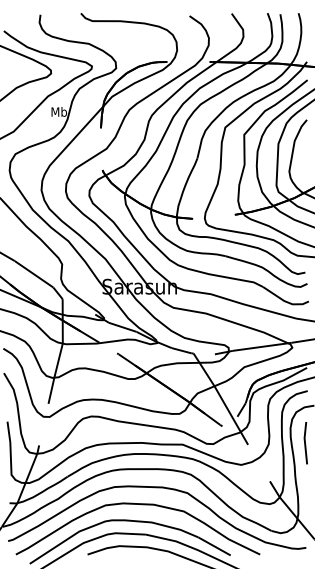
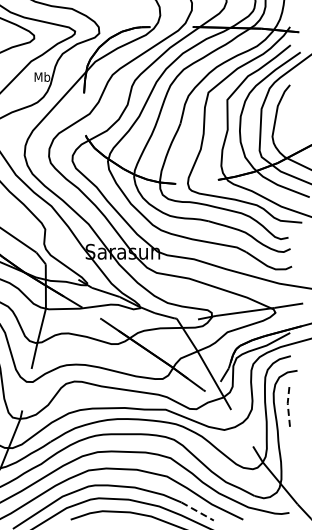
line: (305, 443) -> (288, 408), solid -> dashed
line: (214, 546) -> (197, 511), solid -> dashed

